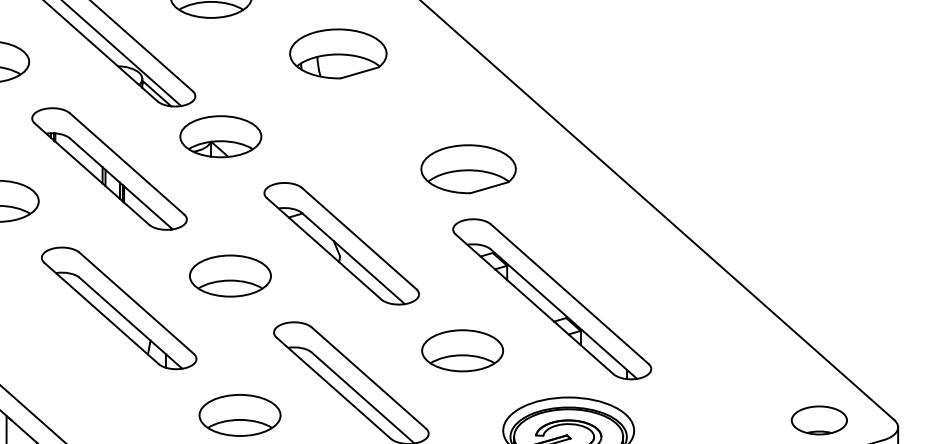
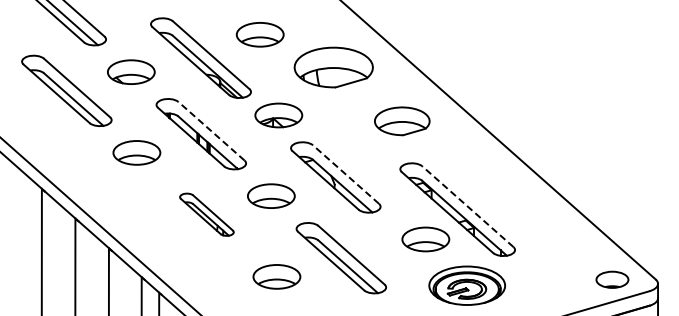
part: (337, 53) -> (333, 67), size x1.4
part: (220, 136) -> (278, 115), moved
line: (127, 162) -> (211, 130), solid -> dashed
part: (468, 169) -> (402, 121), moved
line: (358, 238) -> (345, 174), solid -> dashed
line: (569, 293) -> (467, 206), solid -> dashed
part: (118, 307) -> (206, 214), size x0.6
part: (462, 350) -> (425, 239), moved

